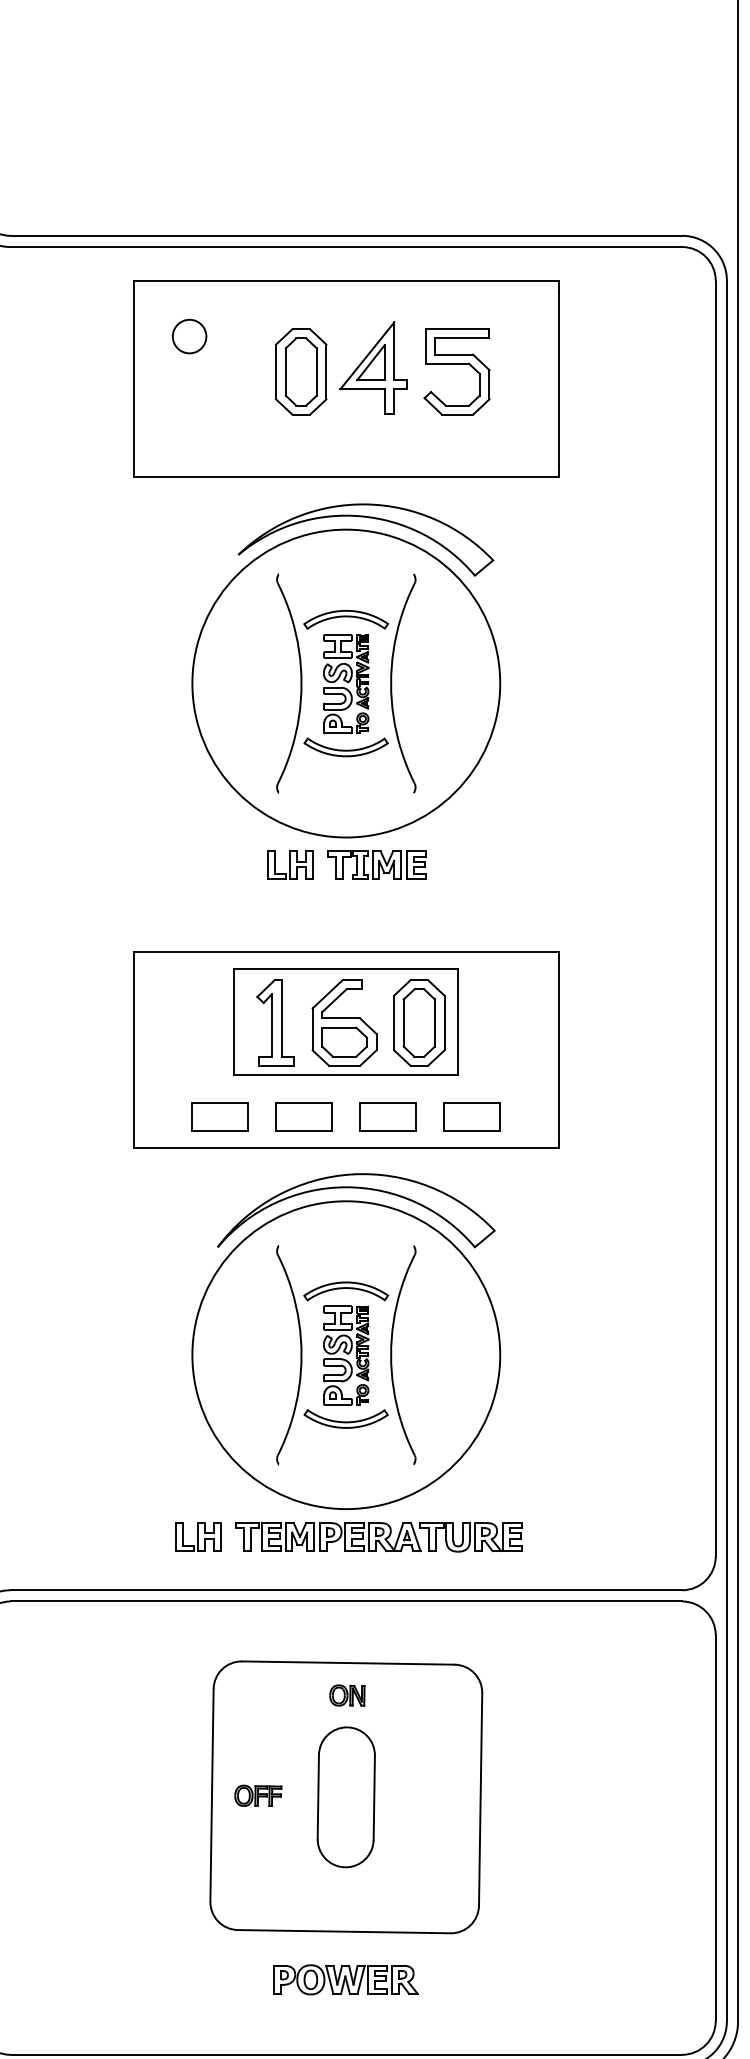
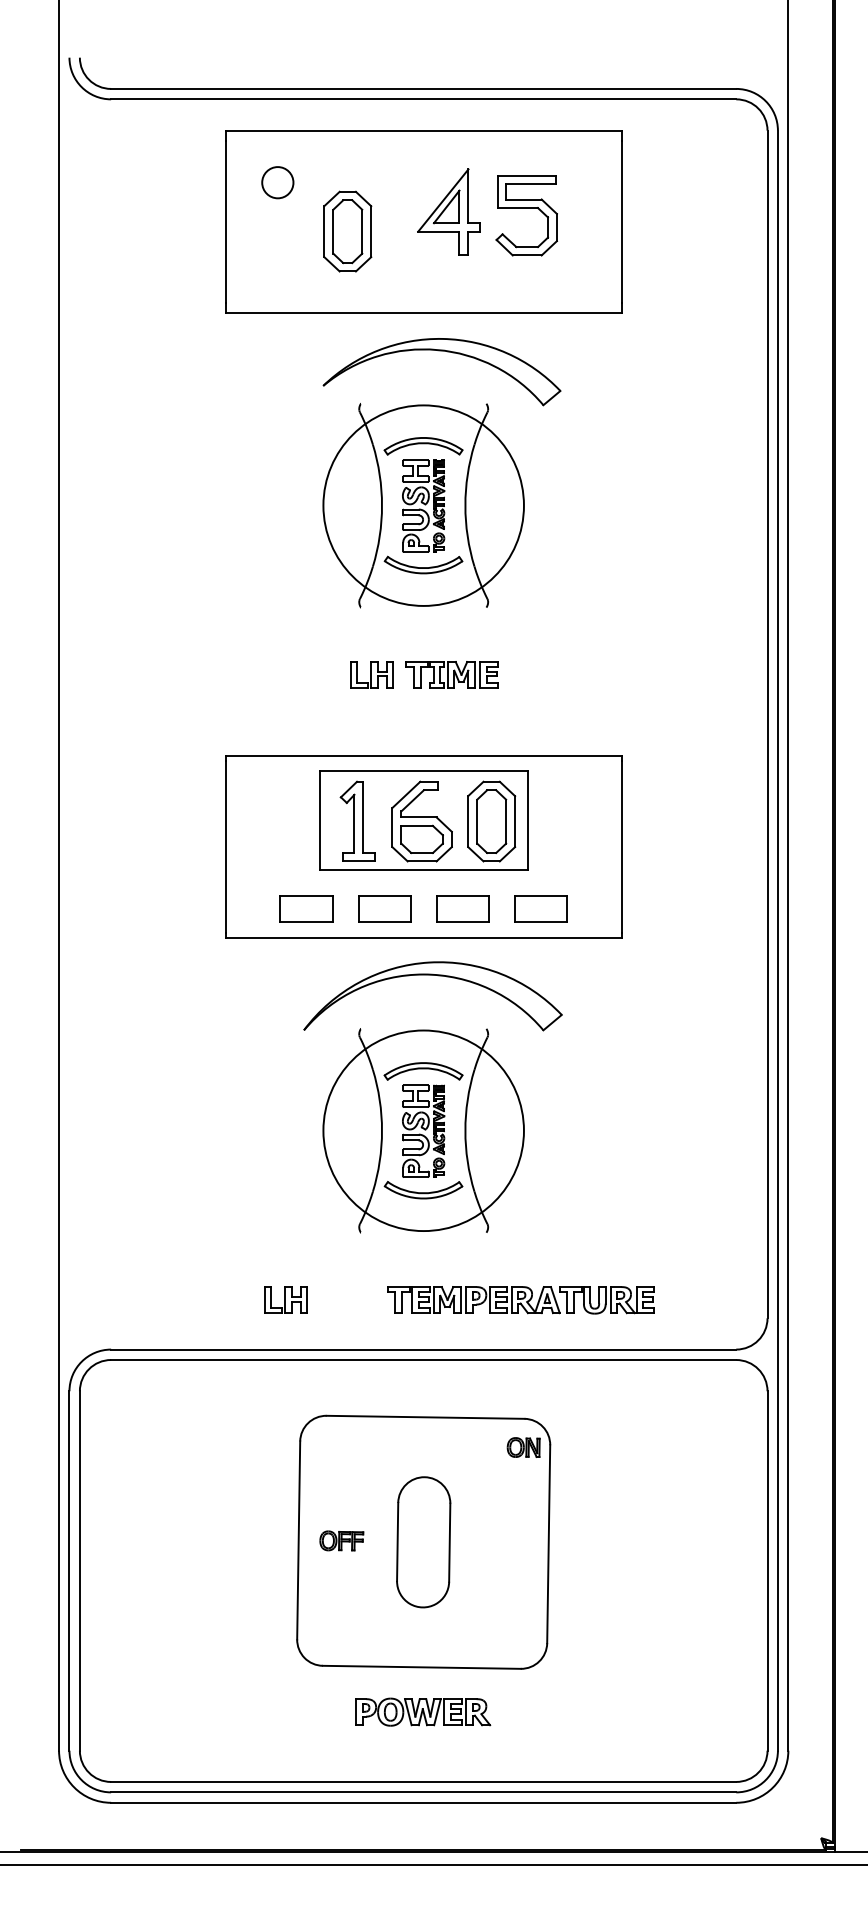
part: (300, 371) -> (347, 231), moved
circle: (346, 683) -> (423, 505), size x0.7
circle: (346, 1354) -> (423, 1130), size x0.7
part: (378, 1537) -> (520, 1300), moved
part: (347, 1695) -> (523, 1447), moved

